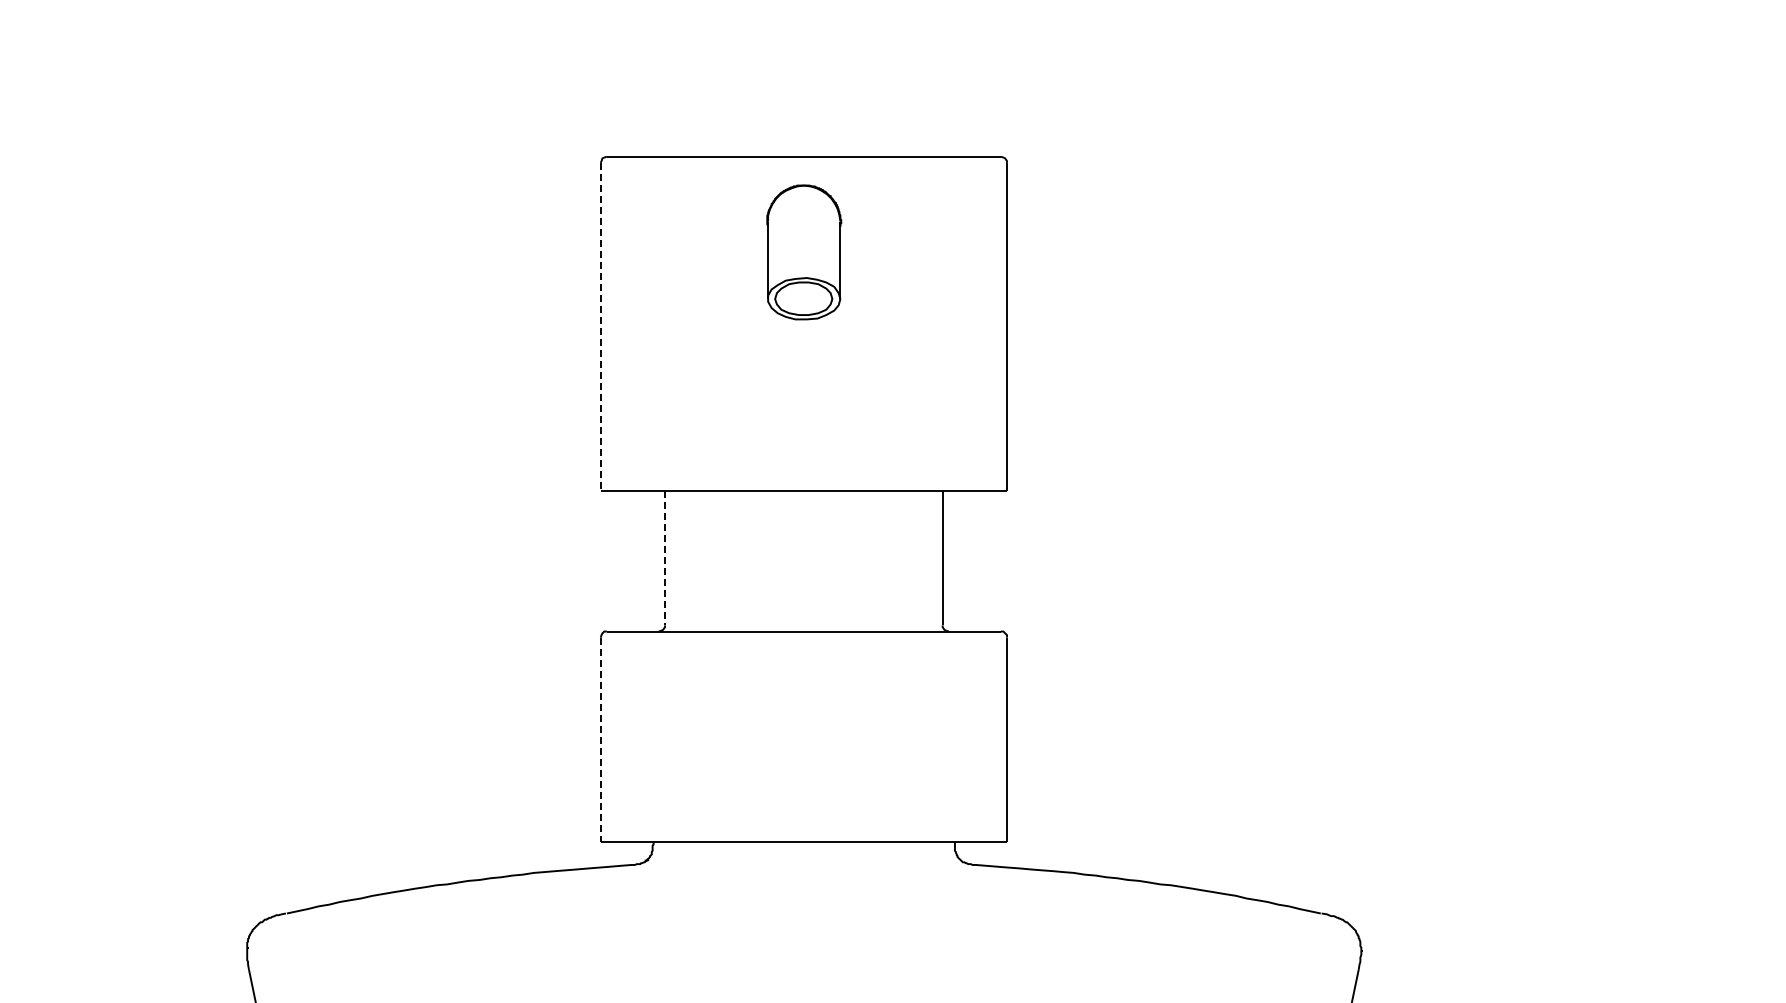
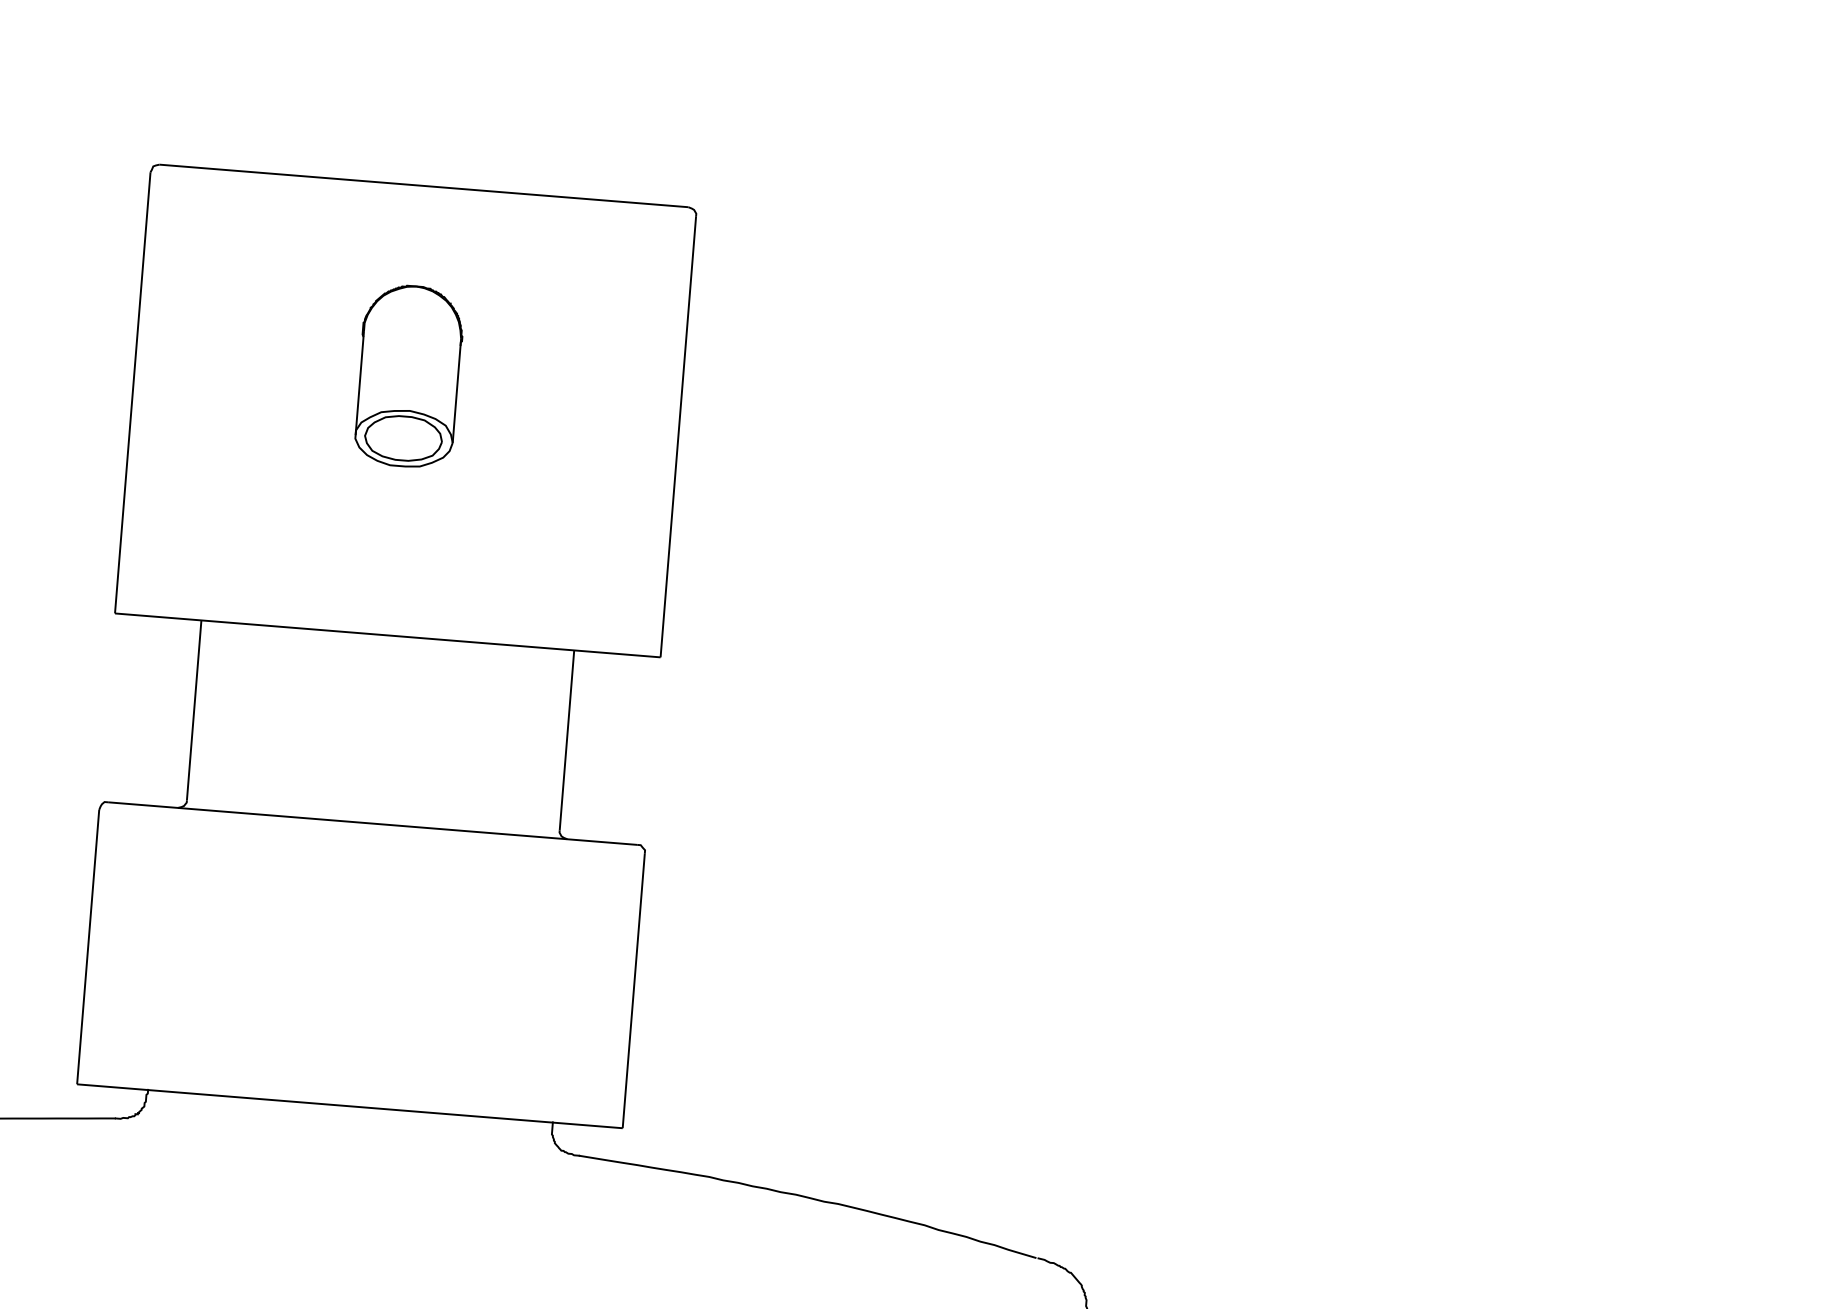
part: (804, 252) -> (409, 376), moved
line: (600, 327) -> (132, 393), dashed -> solid
line: (665, 558) -> (194, 710), dashed -> solid
line: (600, 740) -> (87, 947), dashed -> solid

